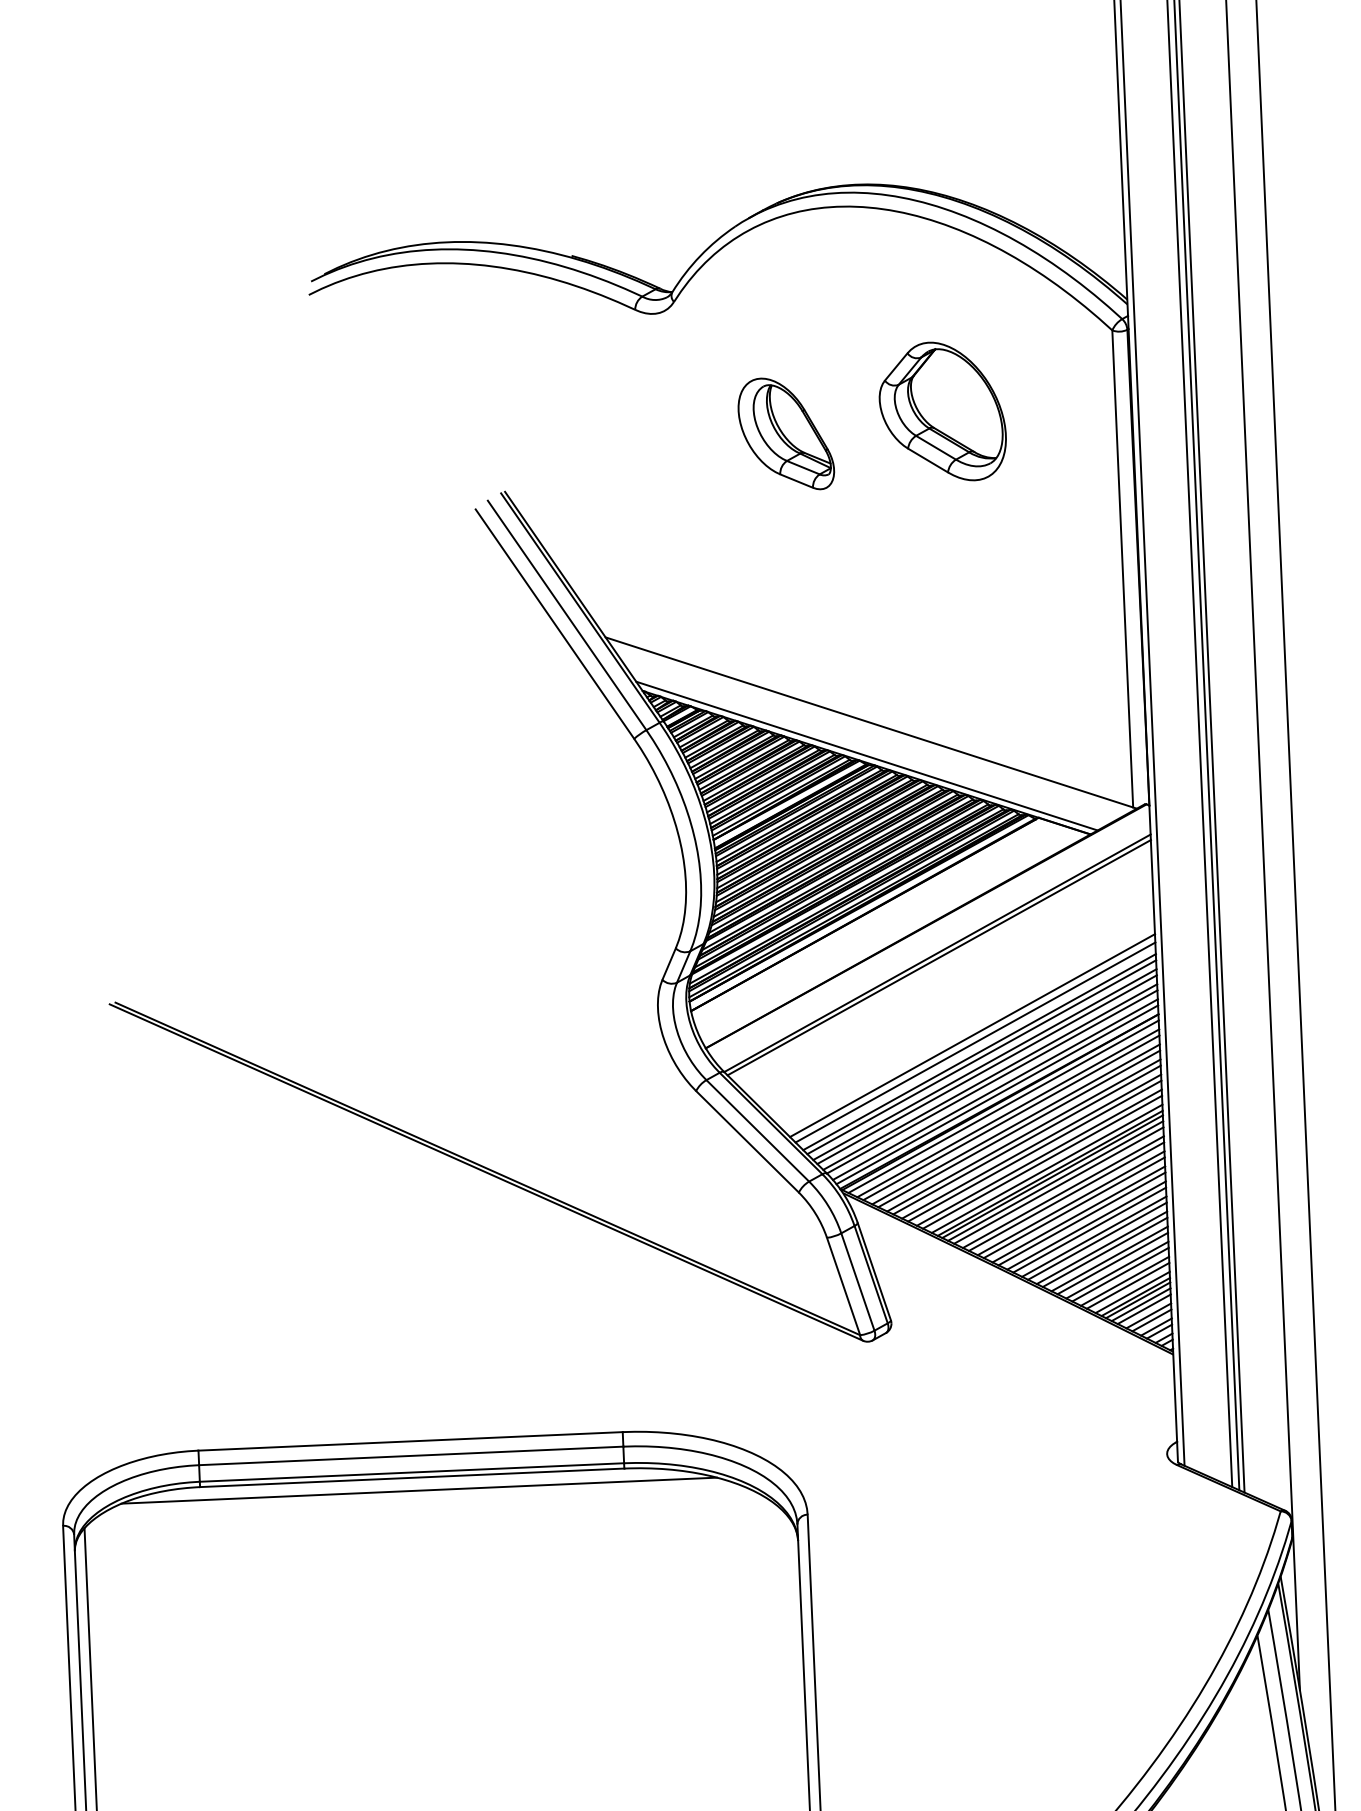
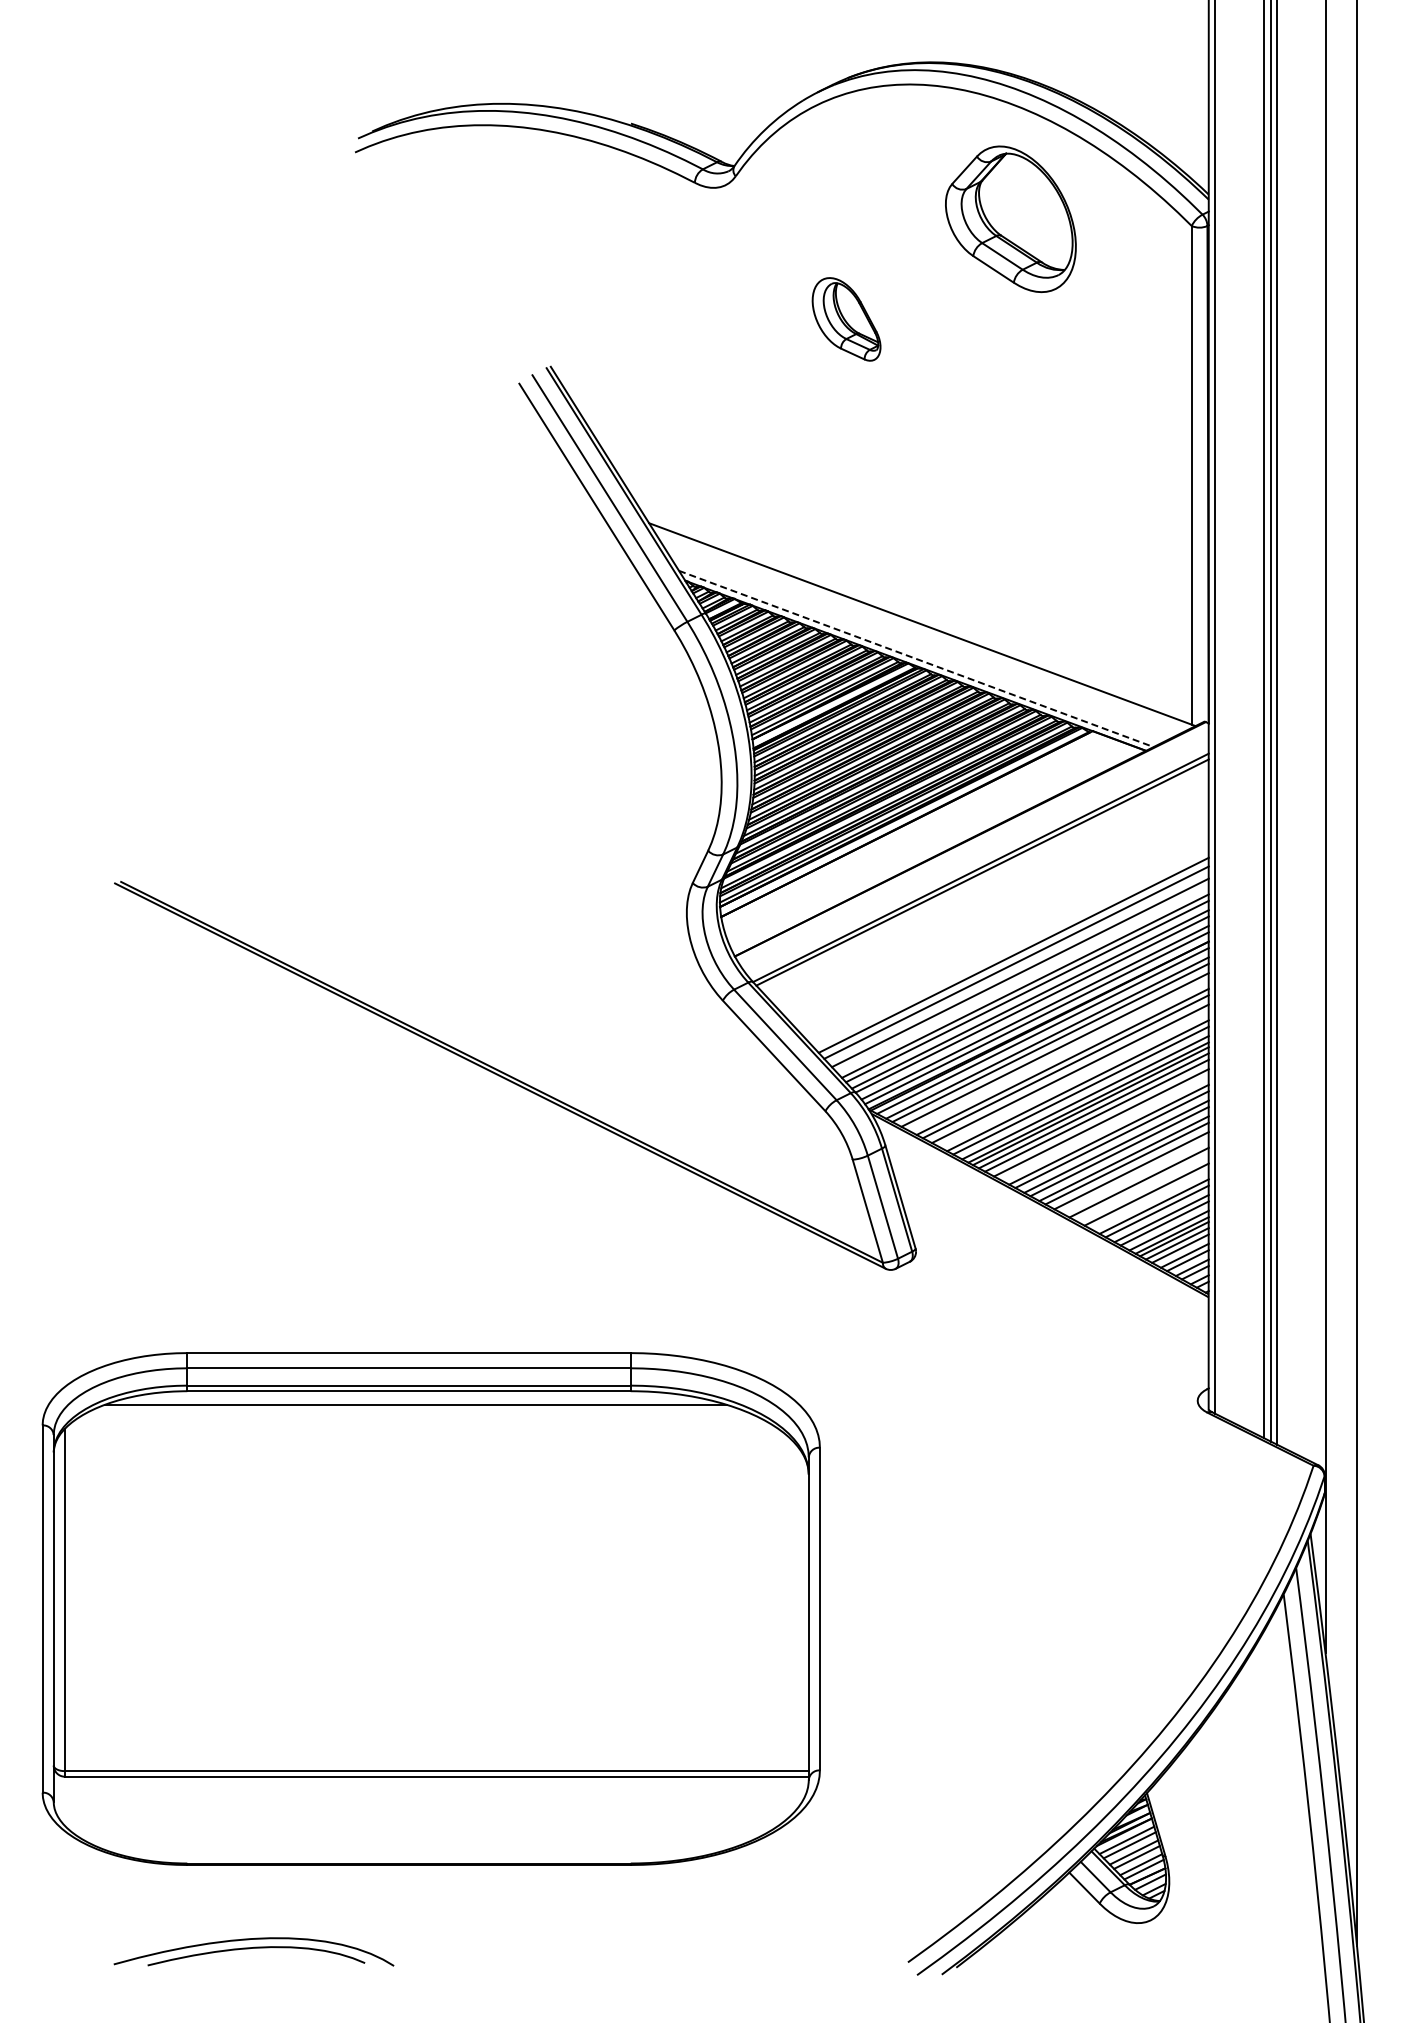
part: (942, 412) -> (1010, 219), moved
part: (785, 434) -> (846, 319), size x0.7
line: (867, 756) -> (916, 659), solid -> dashed
line: (981, 1057) -> (1022, 978), removed
line: (1018, 1128) -> (1057, 1054), removed
line: (1034, 1150) -> (1073, 1078), removed
line: (1066, 1196) -> (1104, 1127), removed
line: (1097, 1241) -> (1134, 1175), removed
line: (1104, 1252) -> (1141, 1187), removed
line: (1112, 1263) -> (1149, 1199), removed

